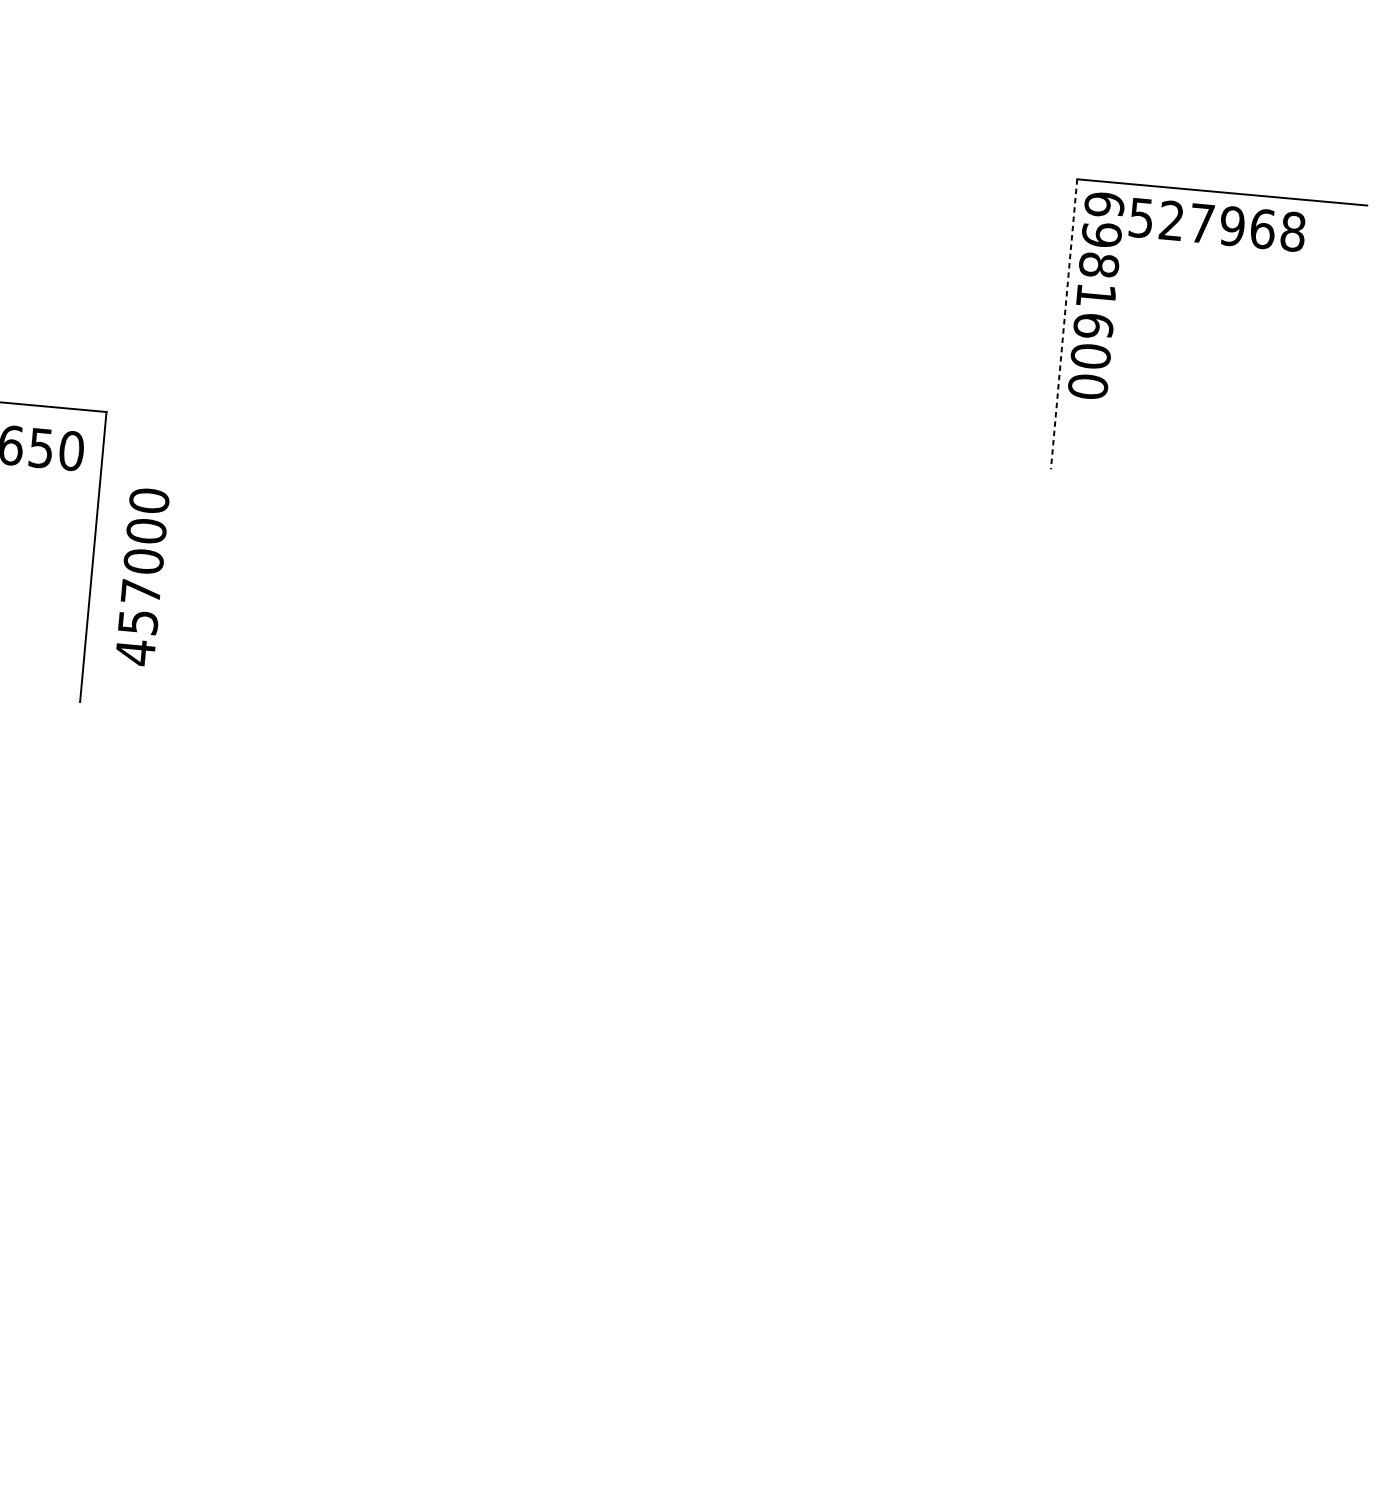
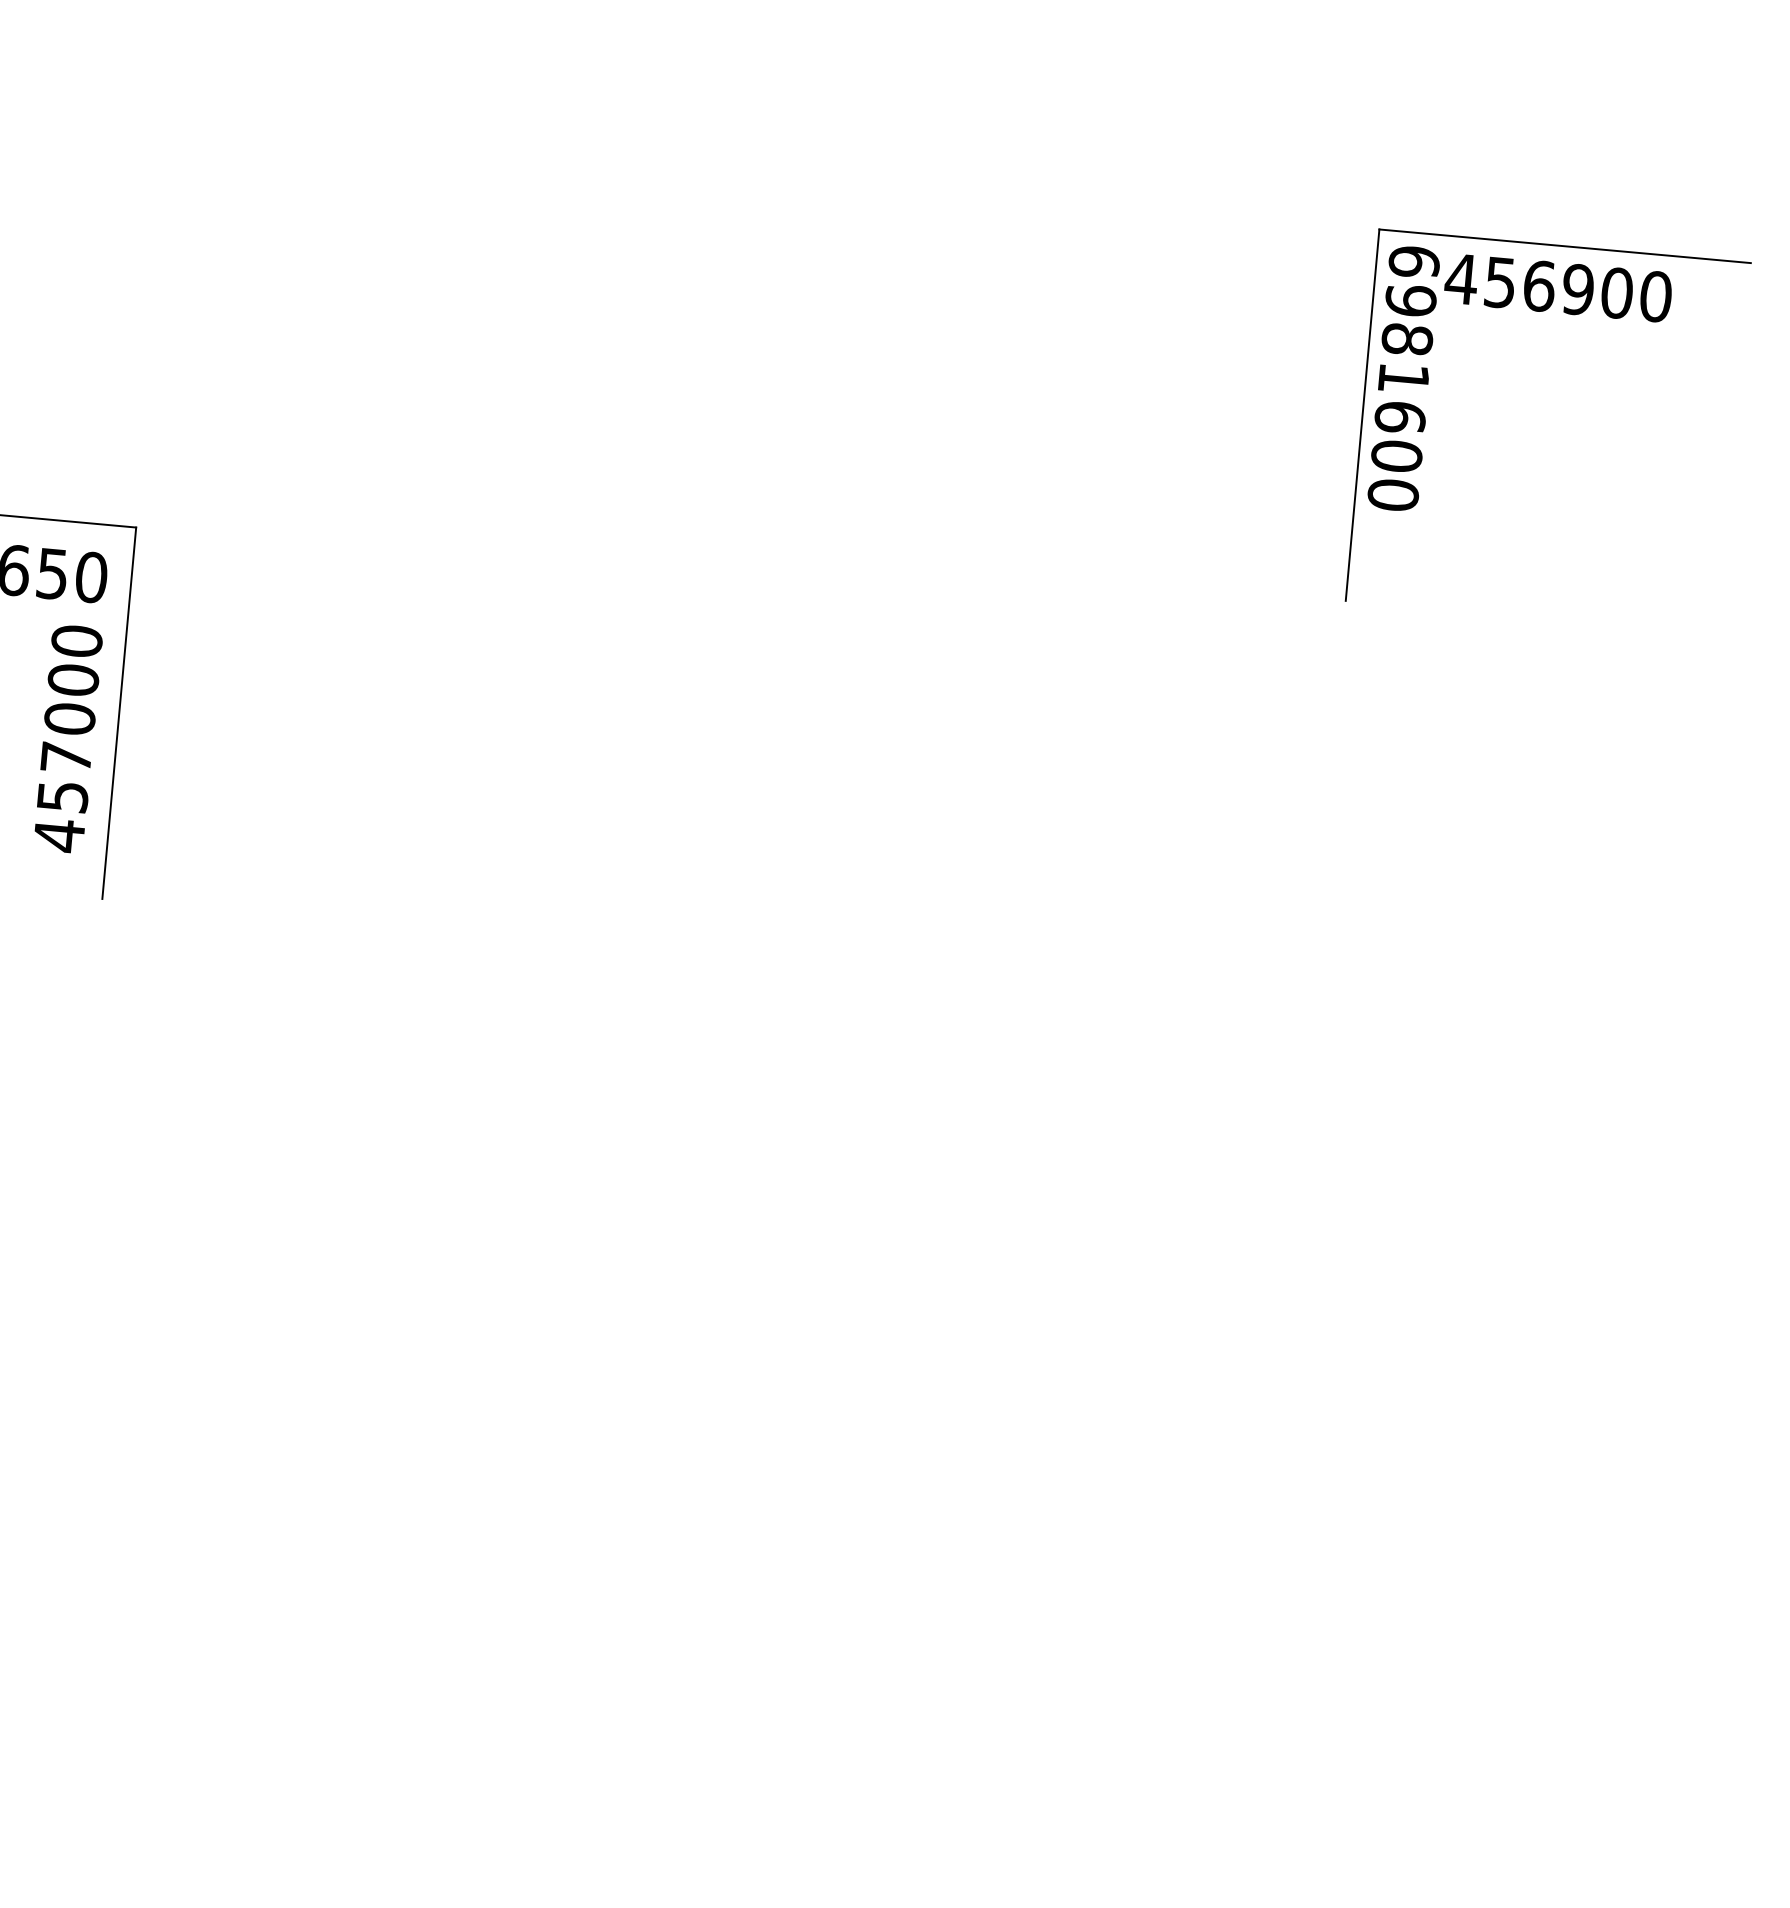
text: (1216, 224) -> (1557, 287), 527968 -> 456900
line: (1064, 324) -> (1362, 415), dashed -> solid
text: (142, 577) -> (68, 739), moved

